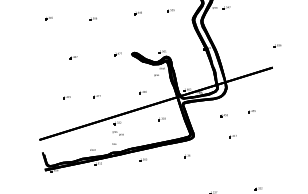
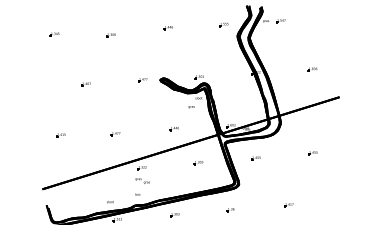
part: (170, 10) -> (223, 24), moved
part: (277, 45) -> (312, 69), moved
part: (66, 97) -> (60, 135), moved
part: (223, 115) -> (255, 158), moved
part: (232, 136) -> (288, 205), moved

